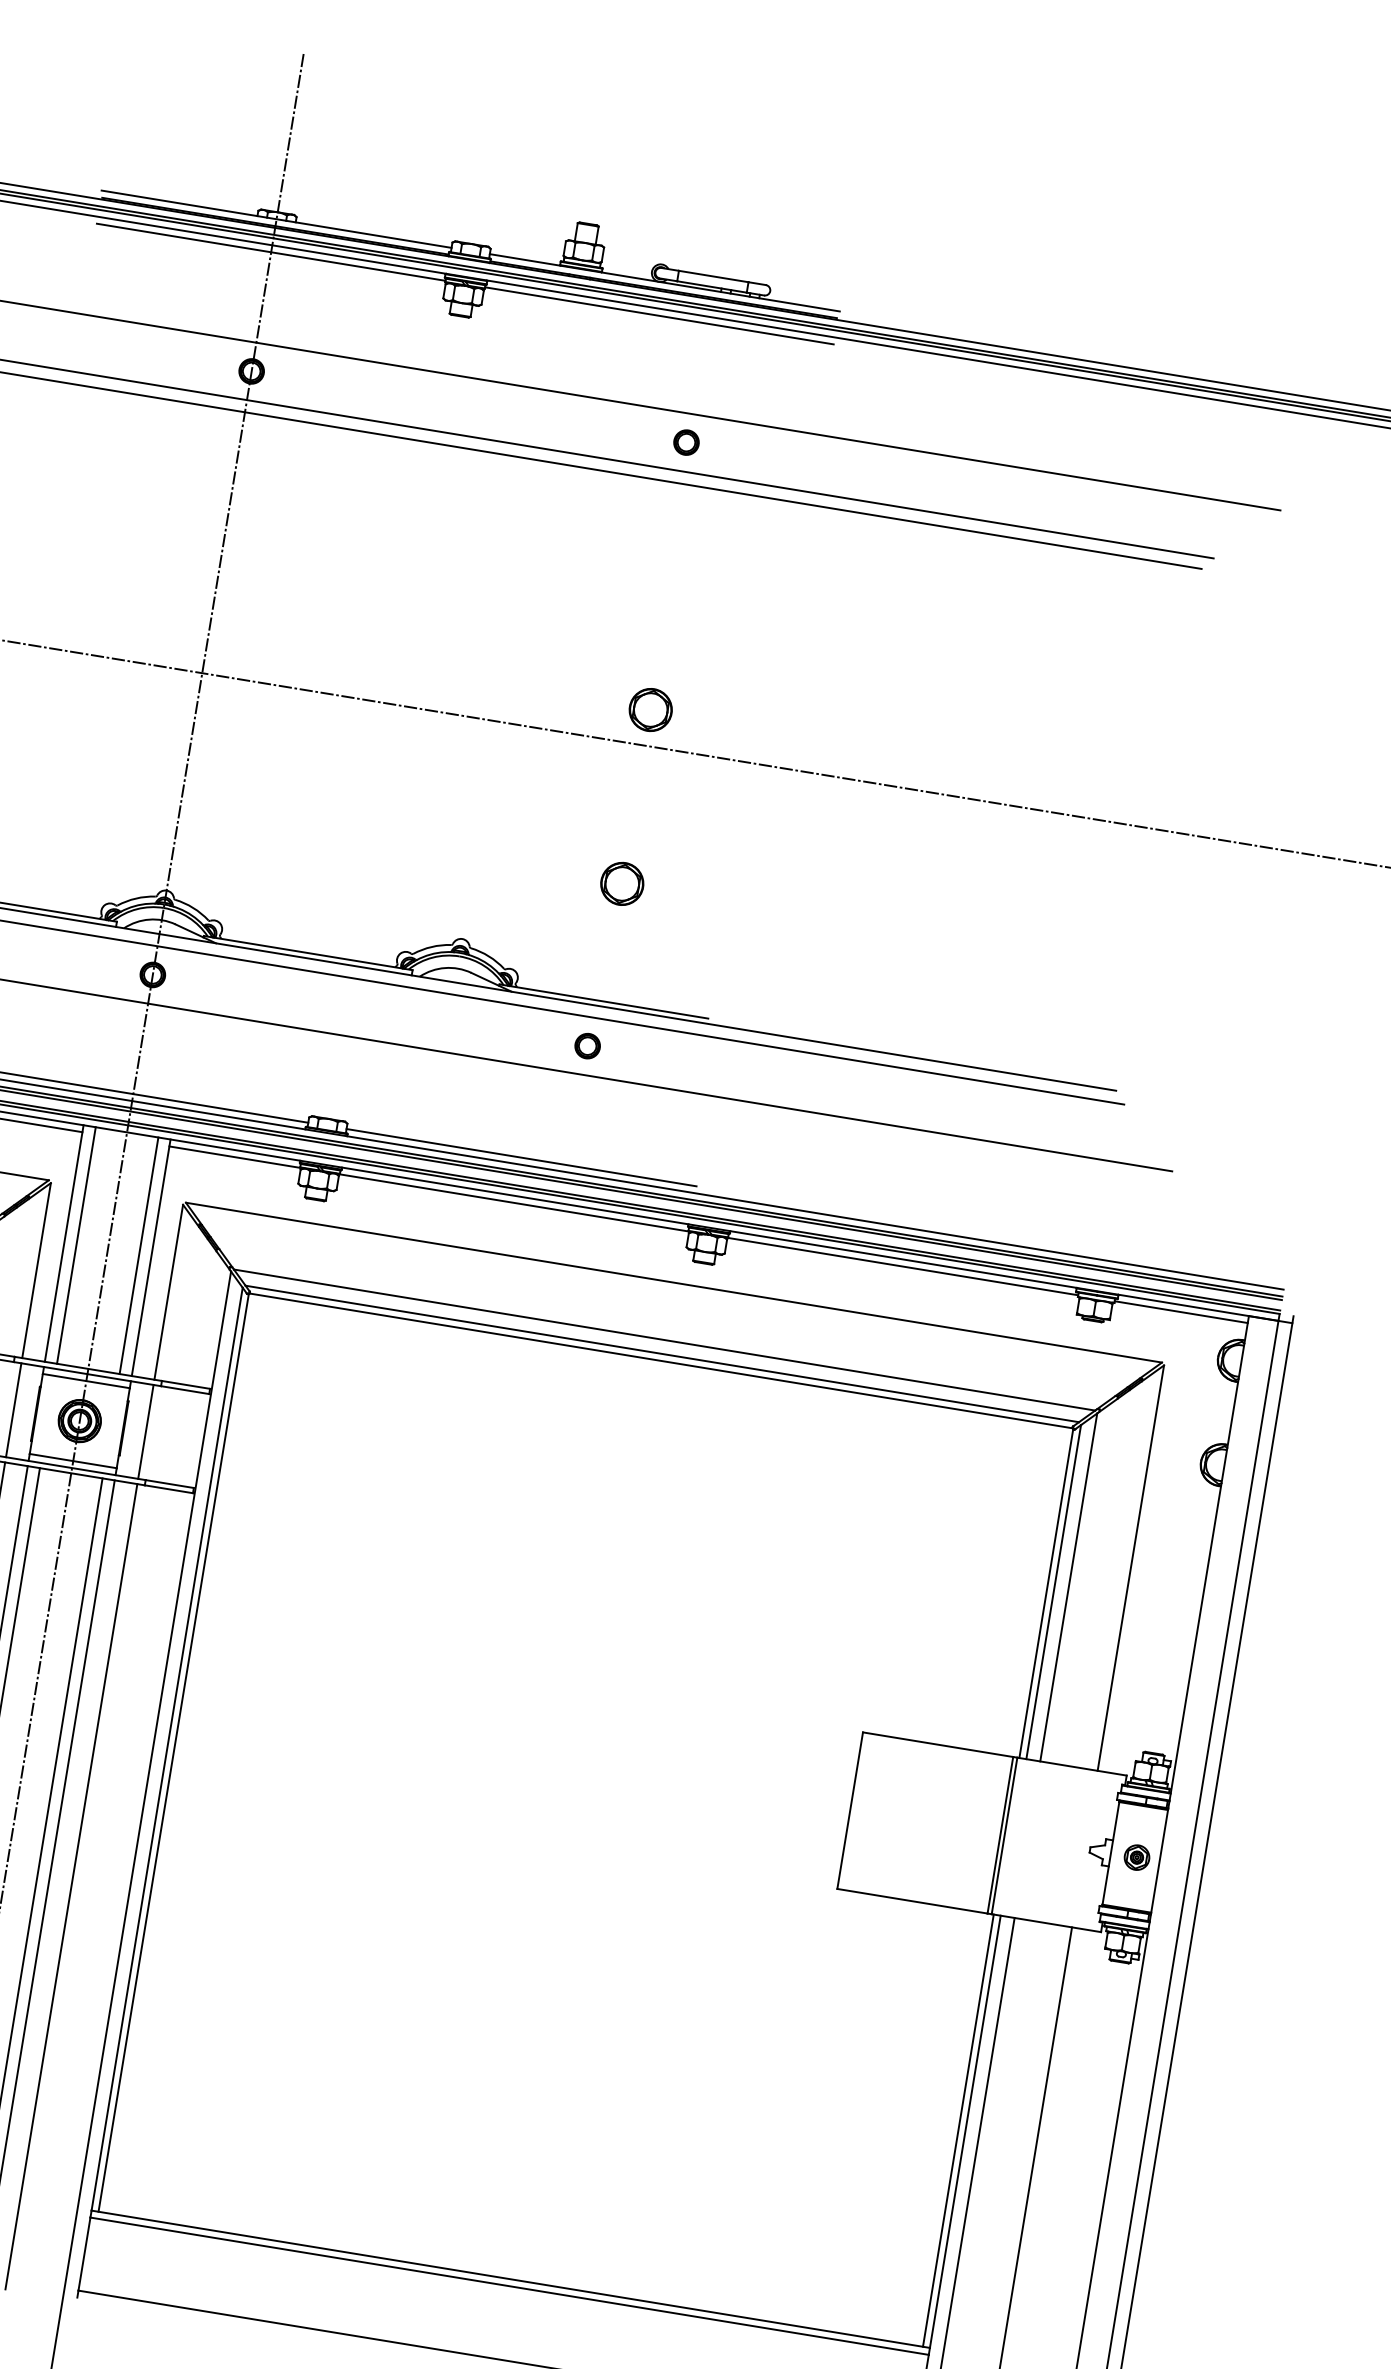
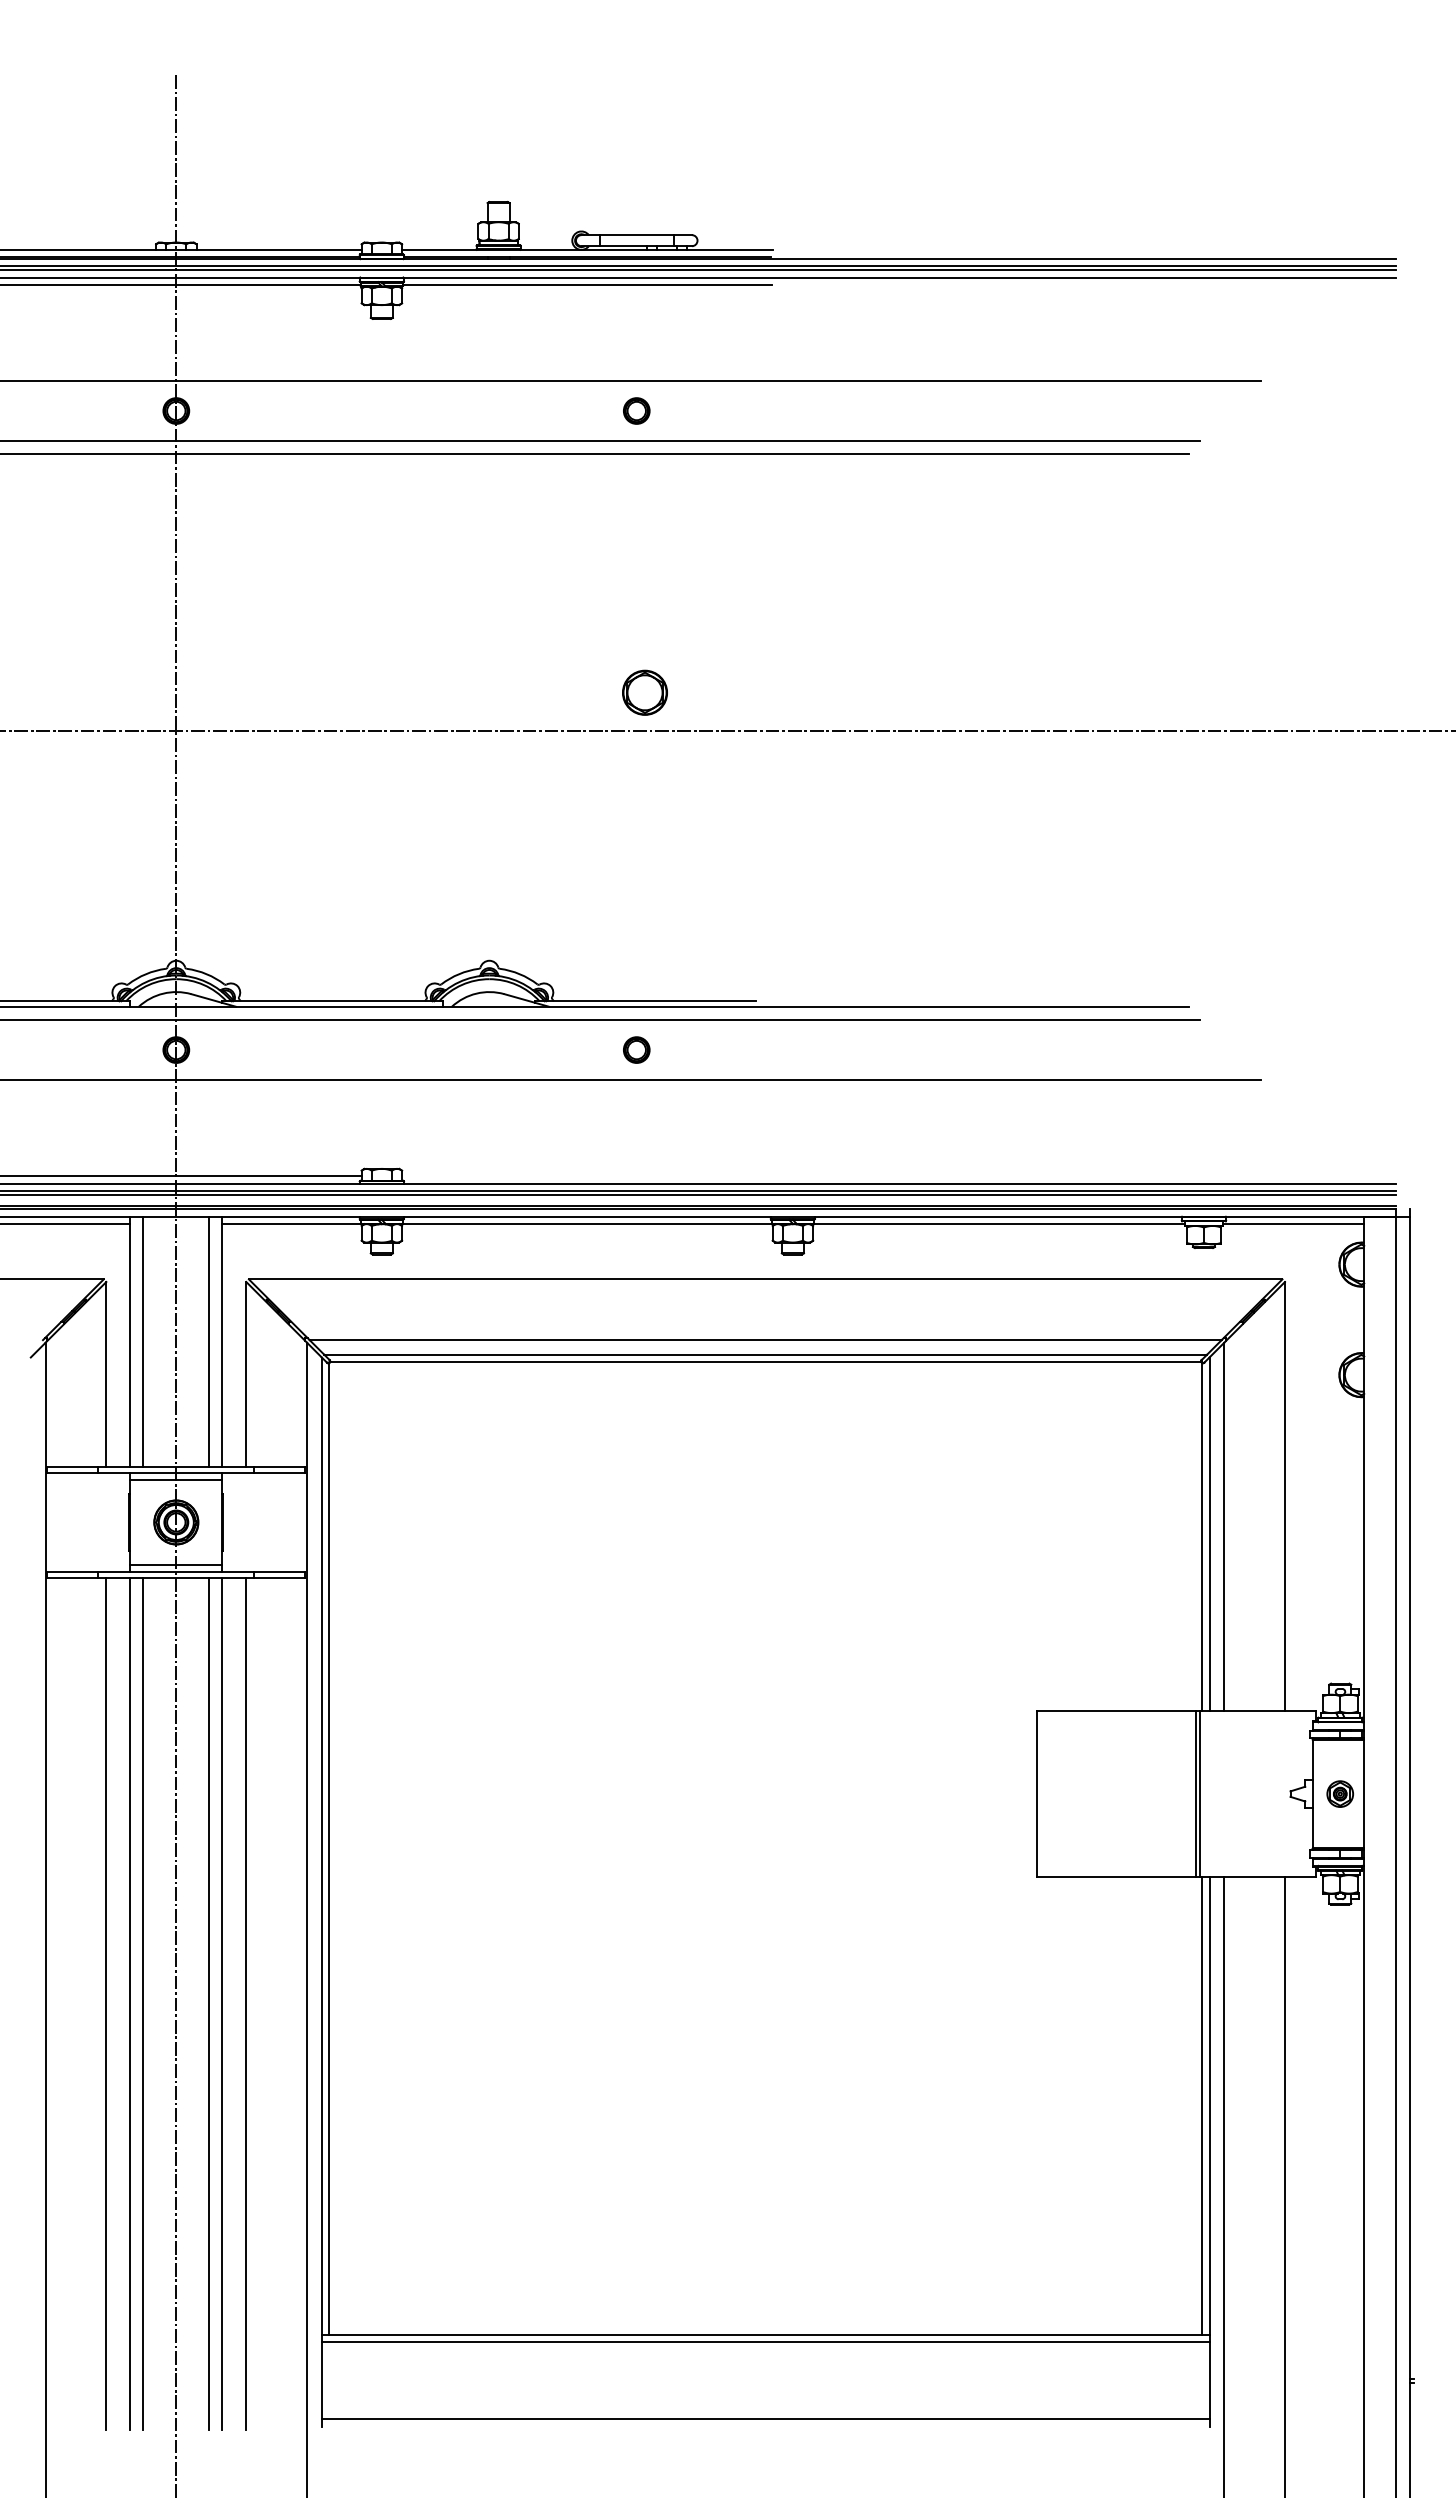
part: (621, 883) -> (644, 876), removed
line: (521, 1157) -> (587, 1176), removed
line: (13, 1410) -> (106, 1522), removed
line: (146, 1431) -> (246, 1522), removed

